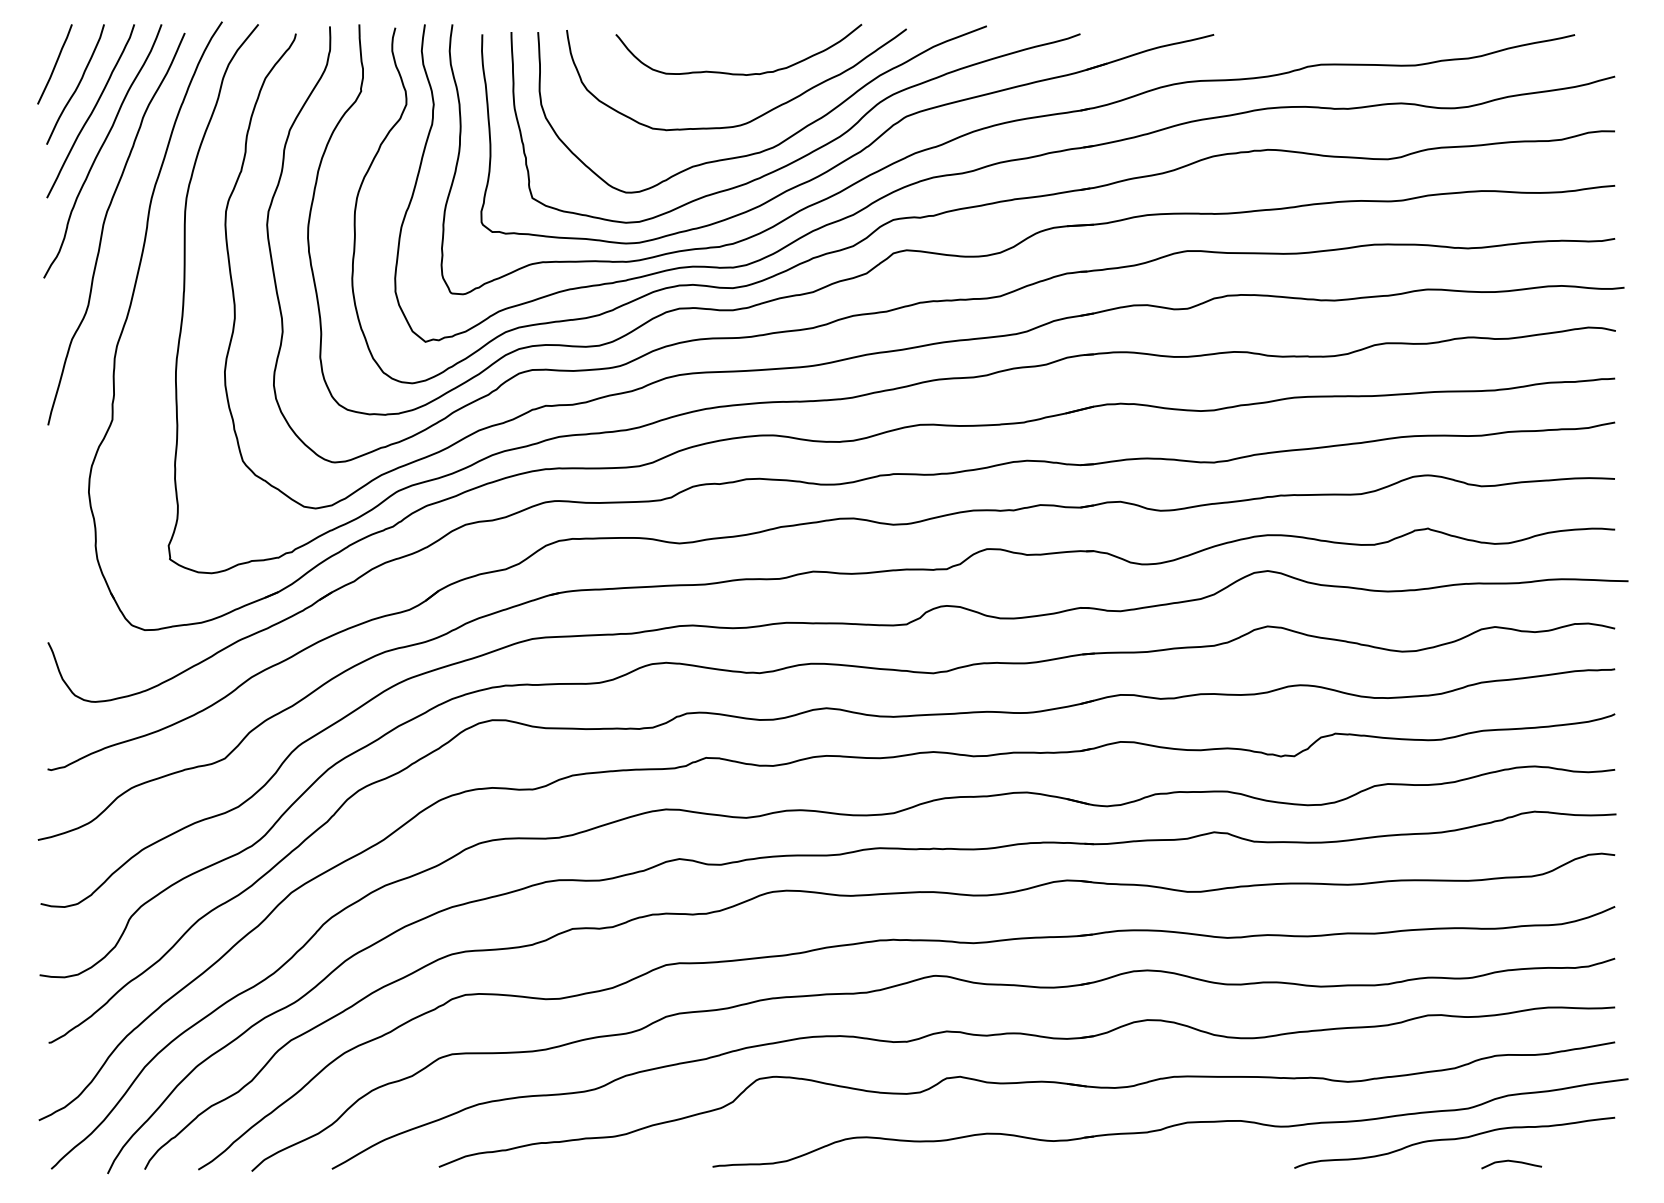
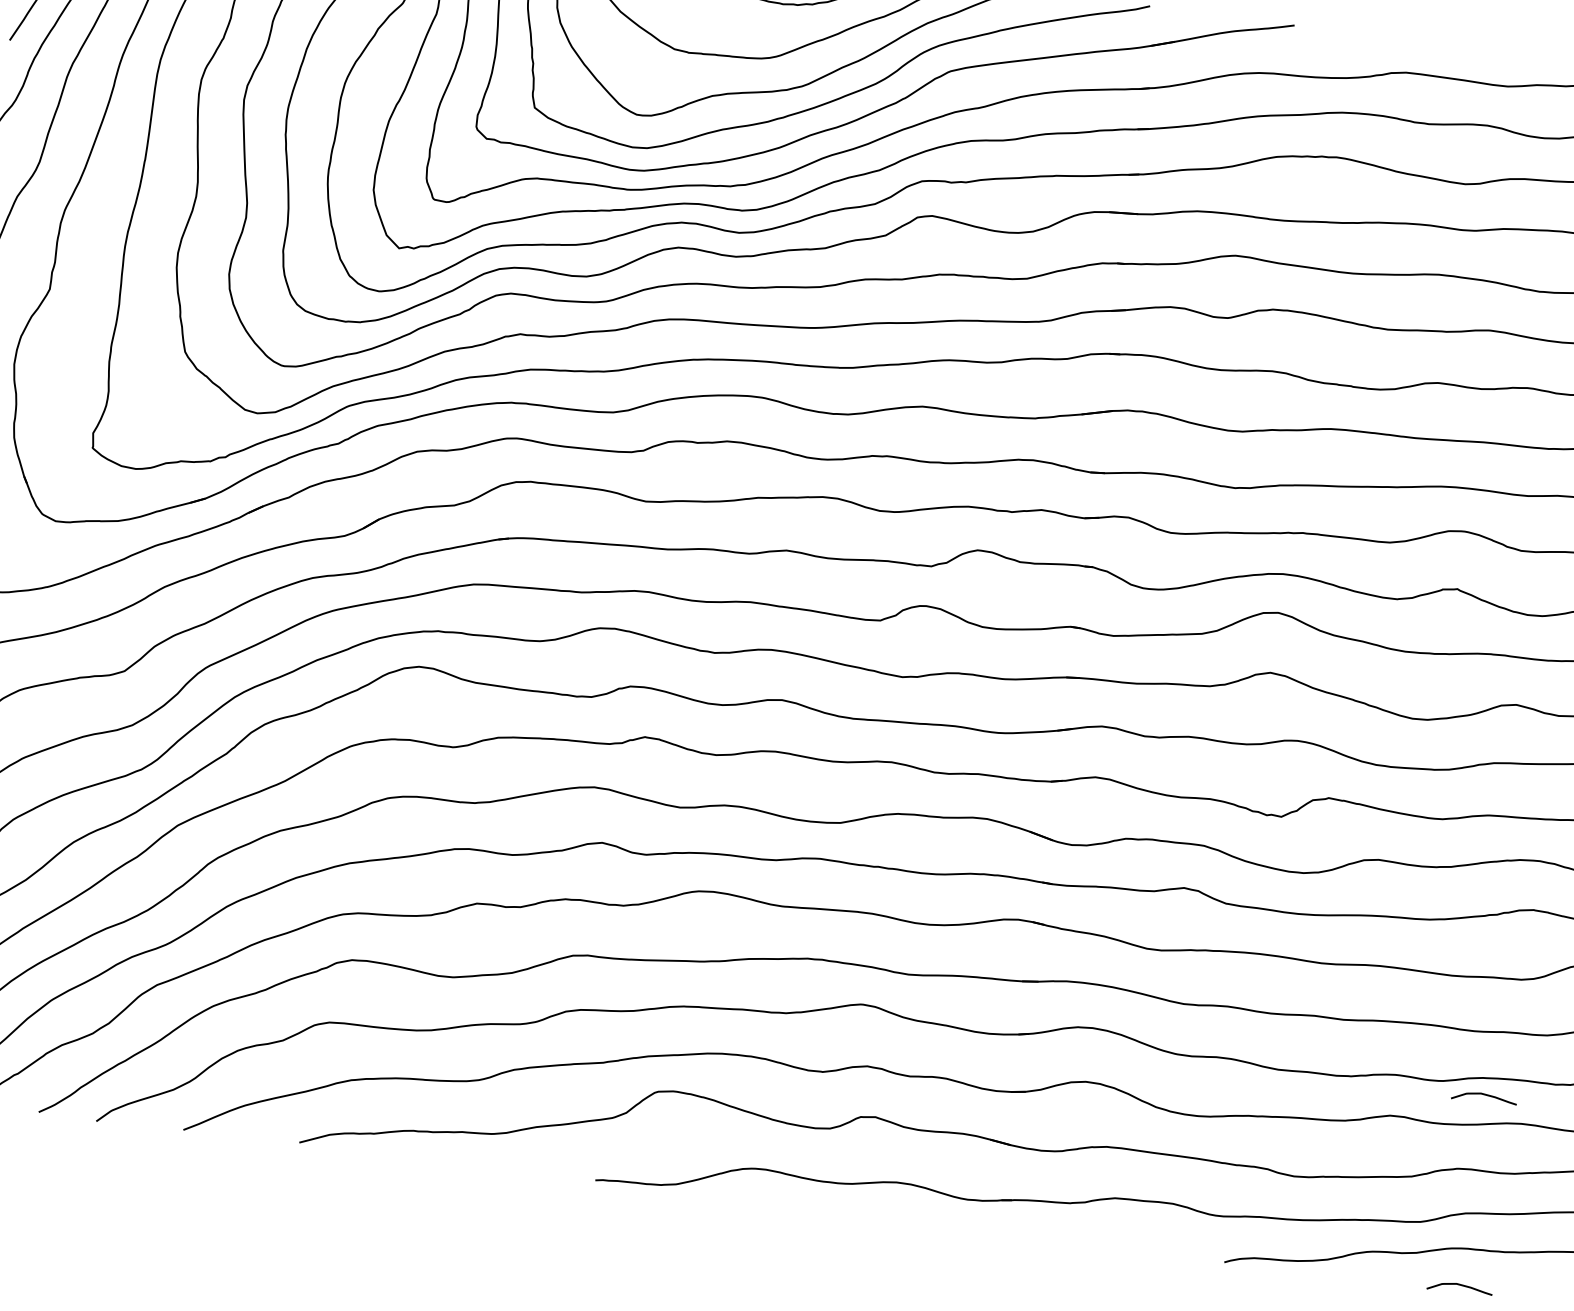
curve: (1512, 986) -> (1485, 1096), added

